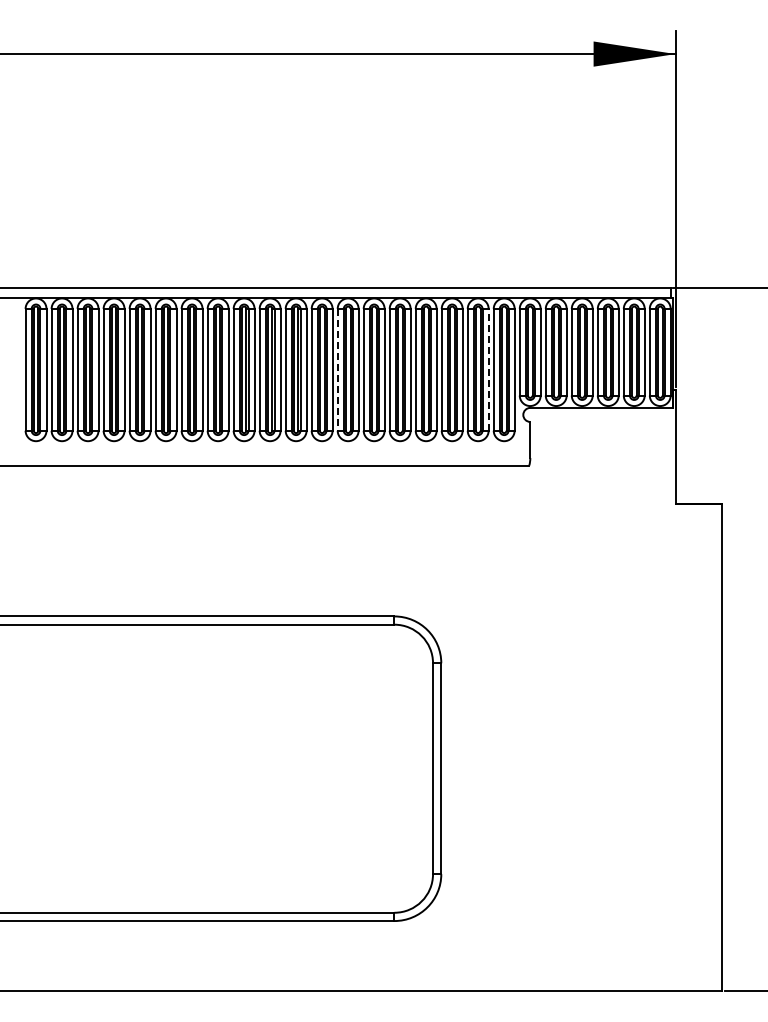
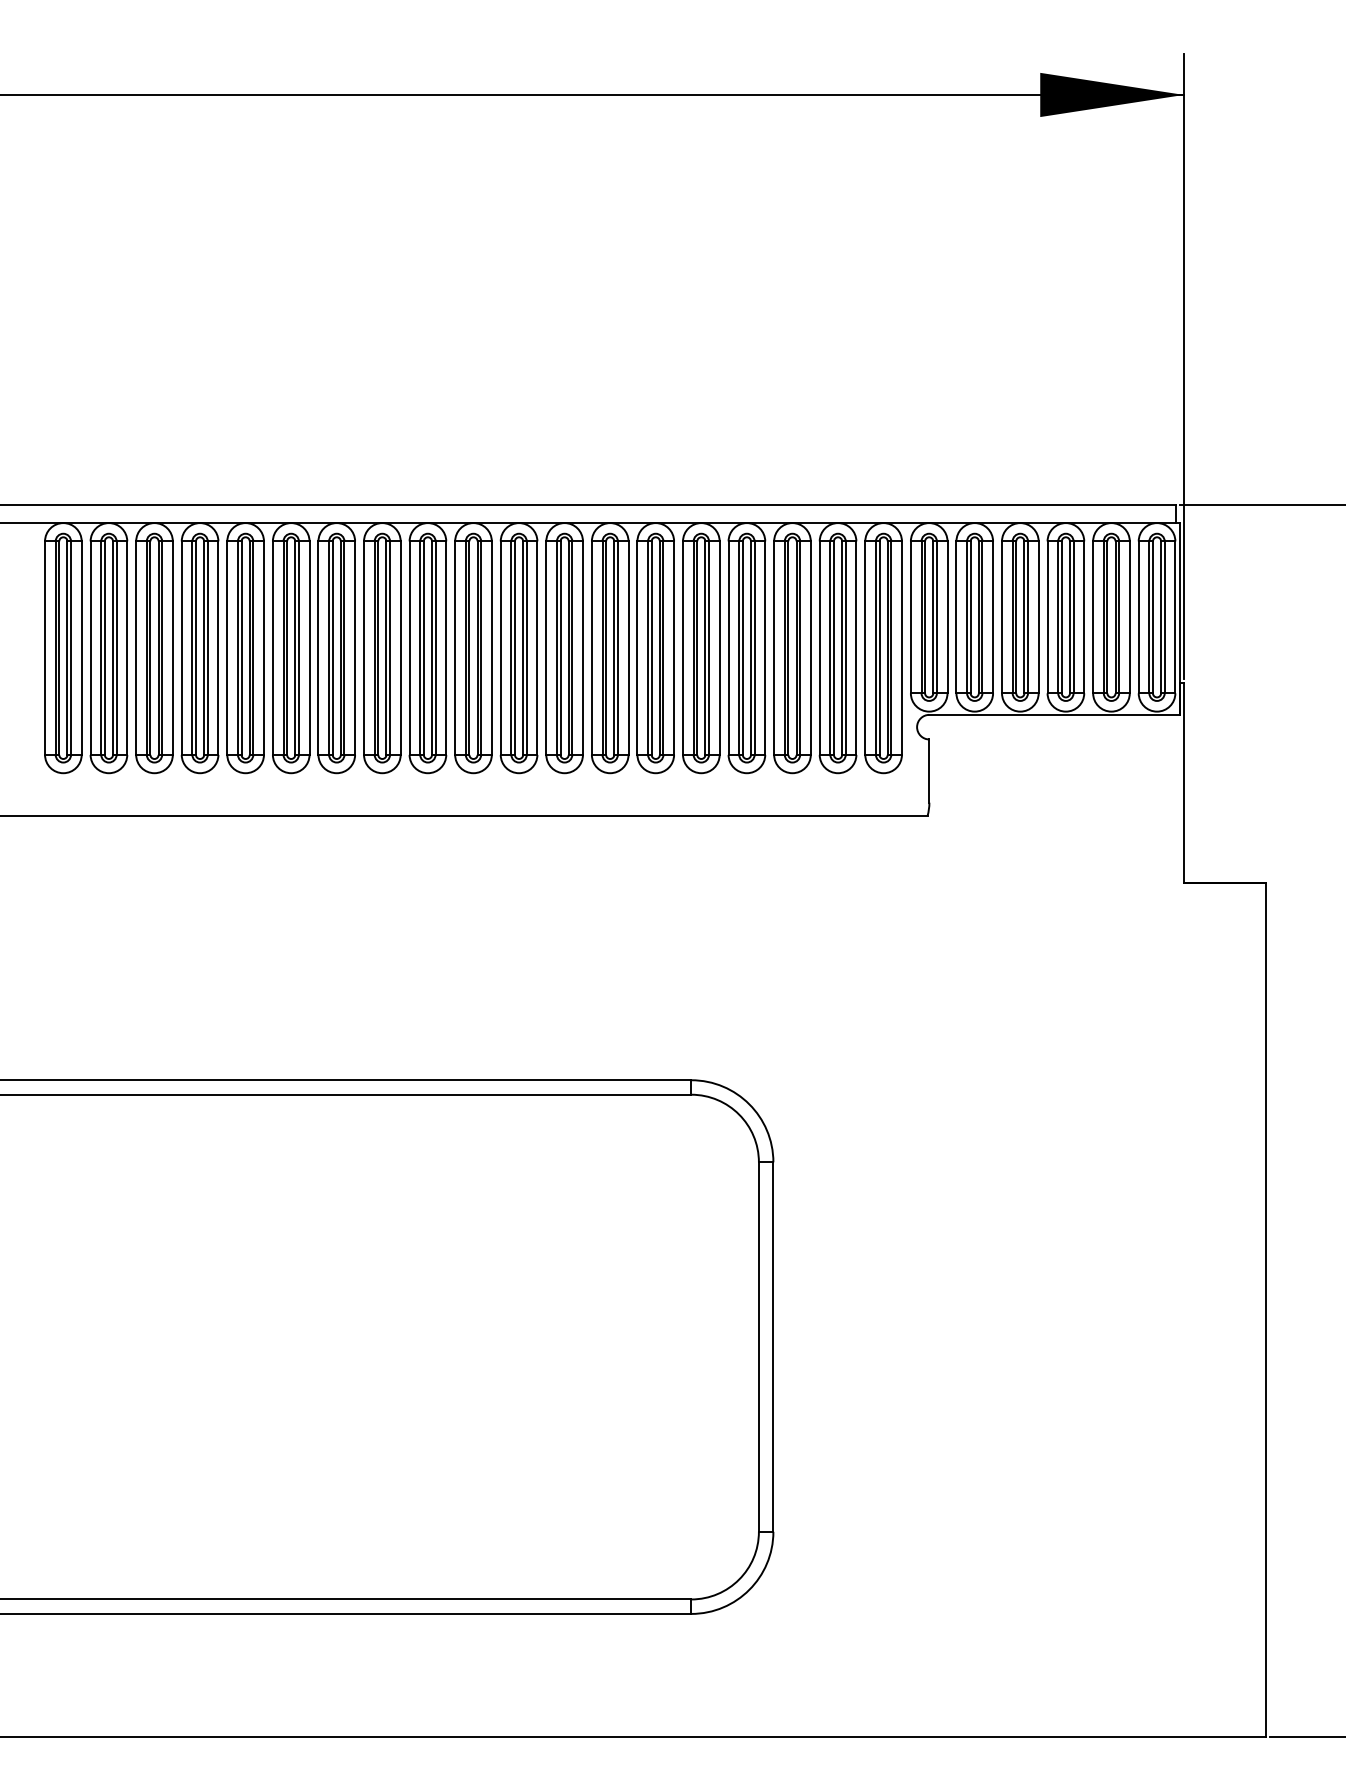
line: (337, 369) -> (591, 647), dashed -> solid
line: (488, 369) -> (856, 647), dashed -> solid

